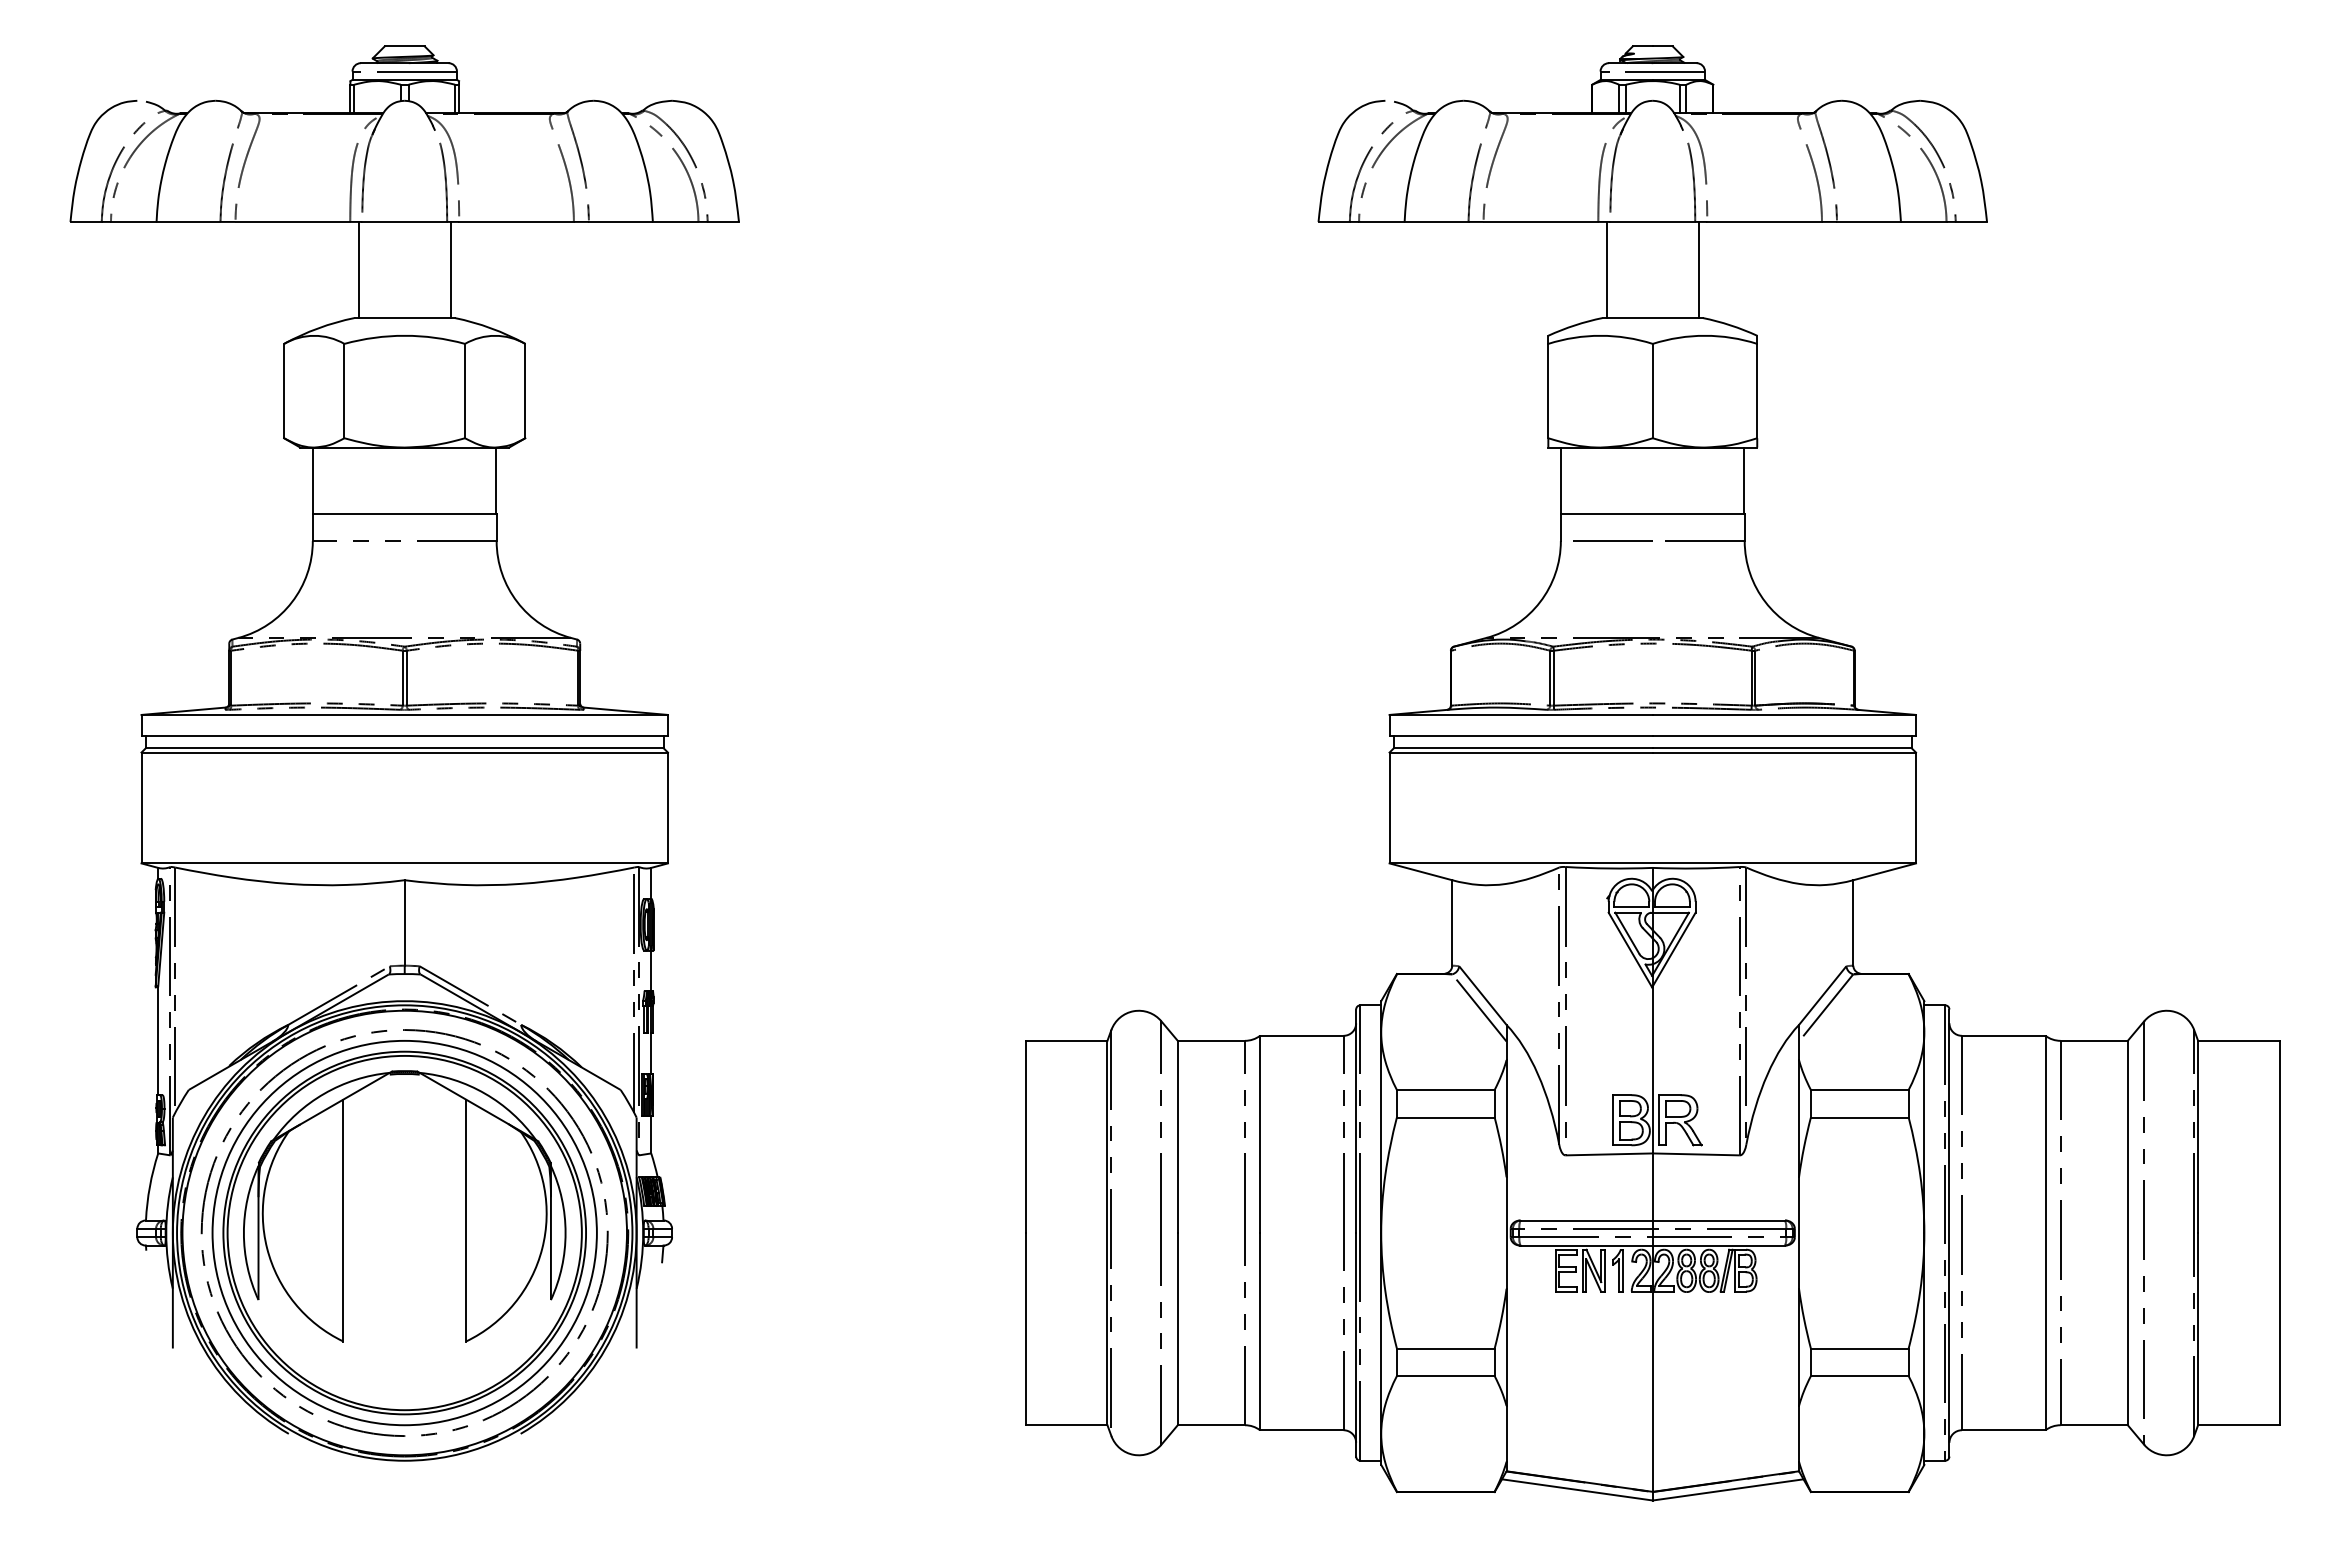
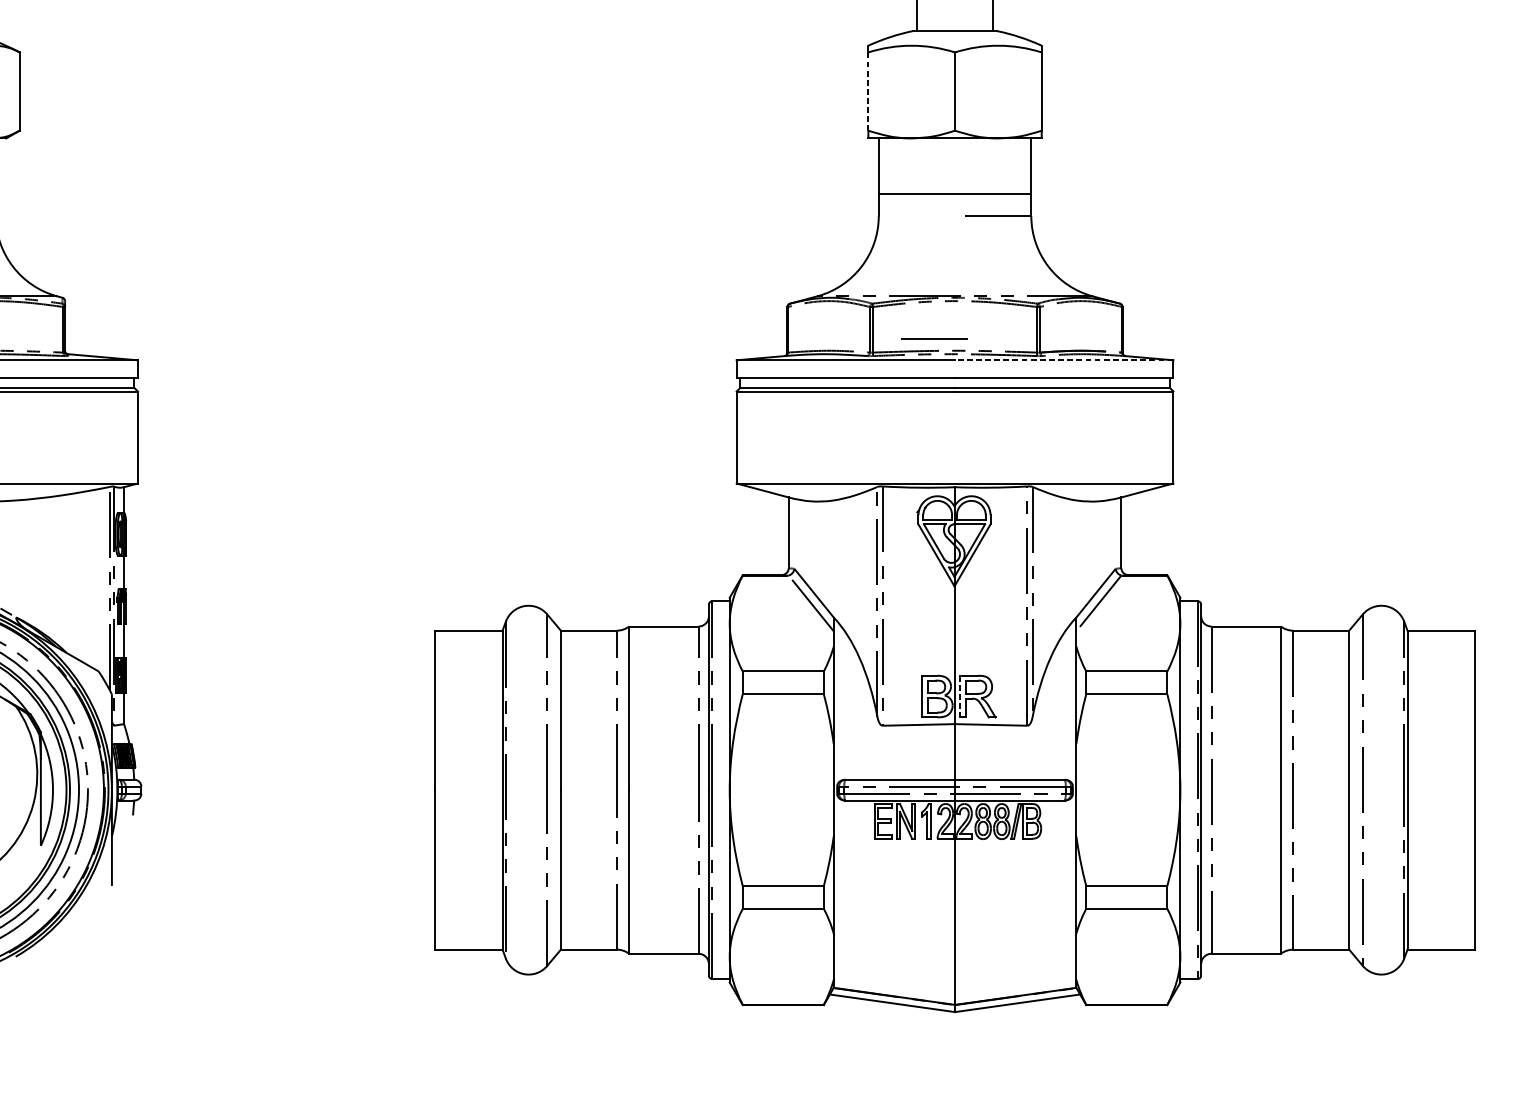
line: (1548, 391) -> (868, 91), solid -> dashed
line: (1612, 540) -> (934, 338), moved
line: (1784, 714) -> (1064, 359), solid -> dashed
line: (1658, 1120) -> (959, 696), solid -> dashed

